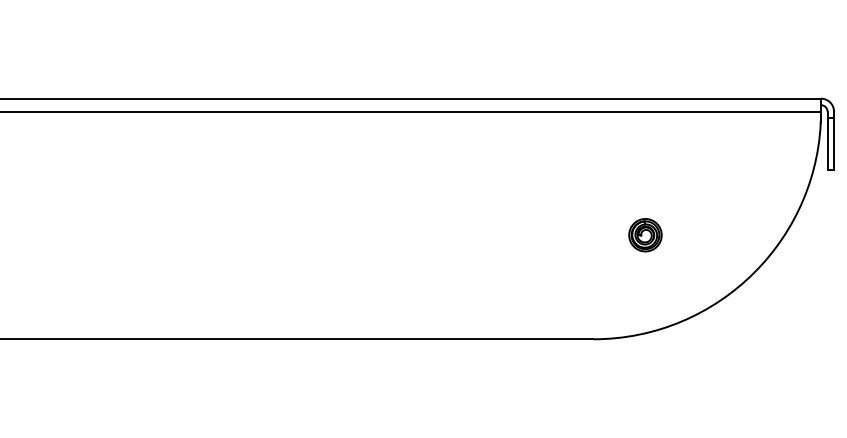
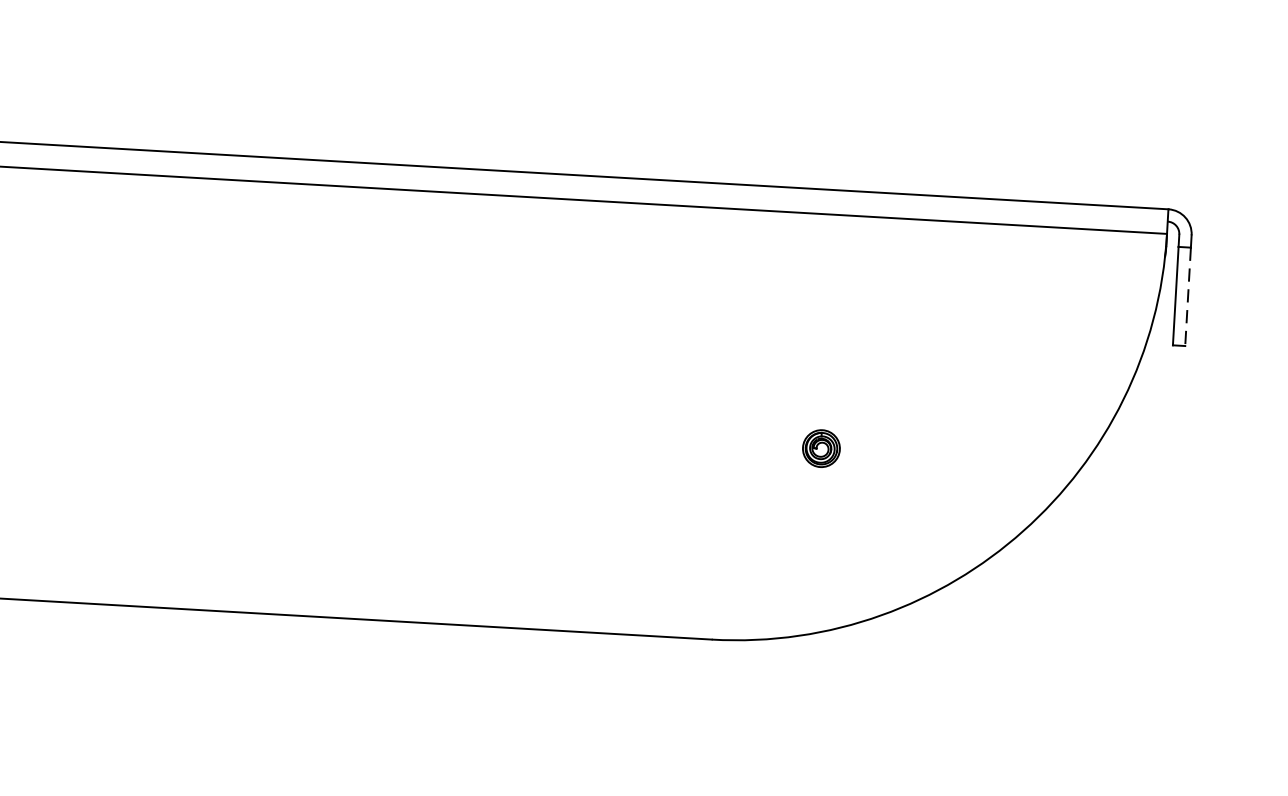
line: (834, 144) -> (1188, 297), solid -> dashed
part: (645, 235) -> (821, 448), size x0.6

